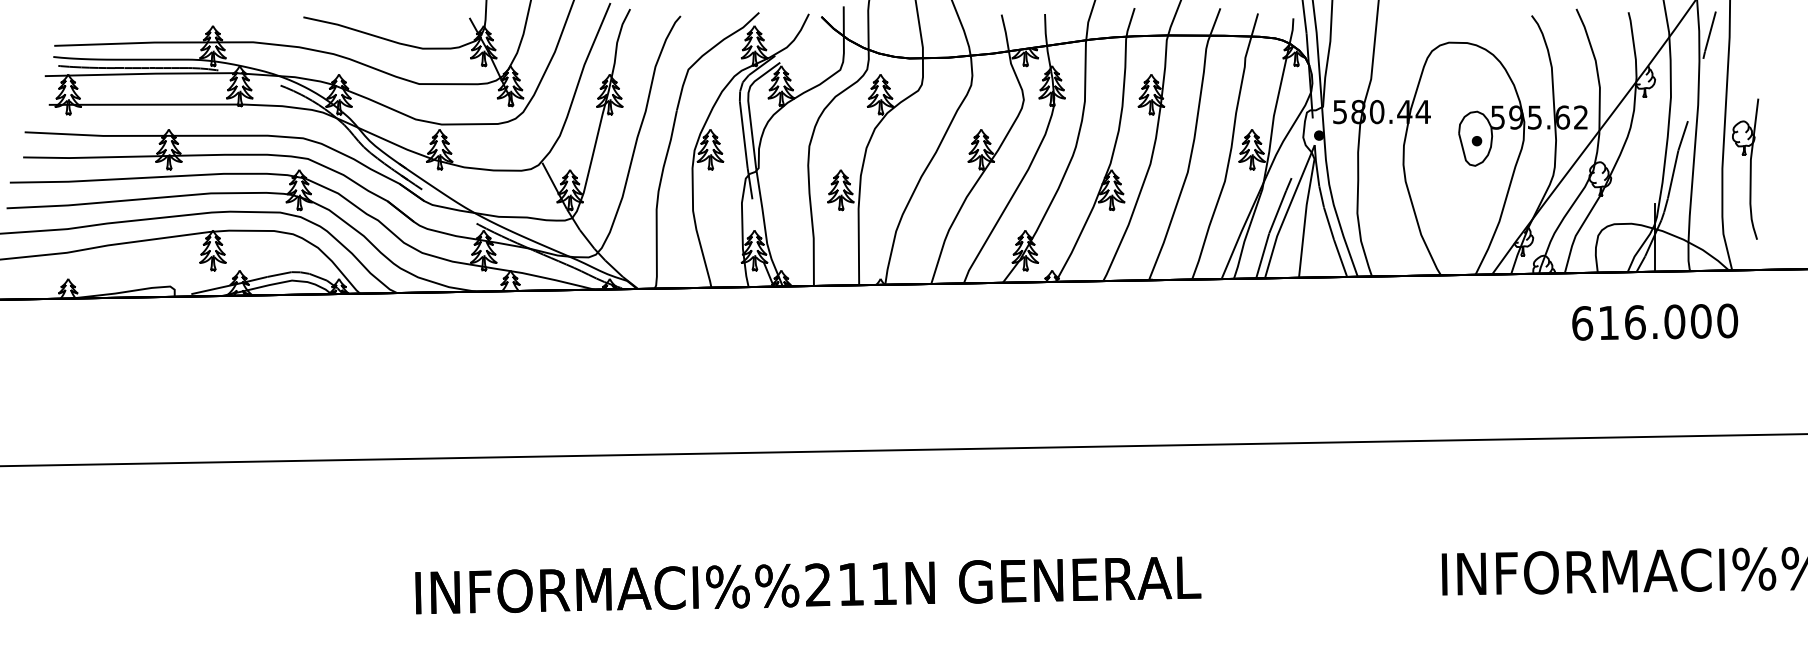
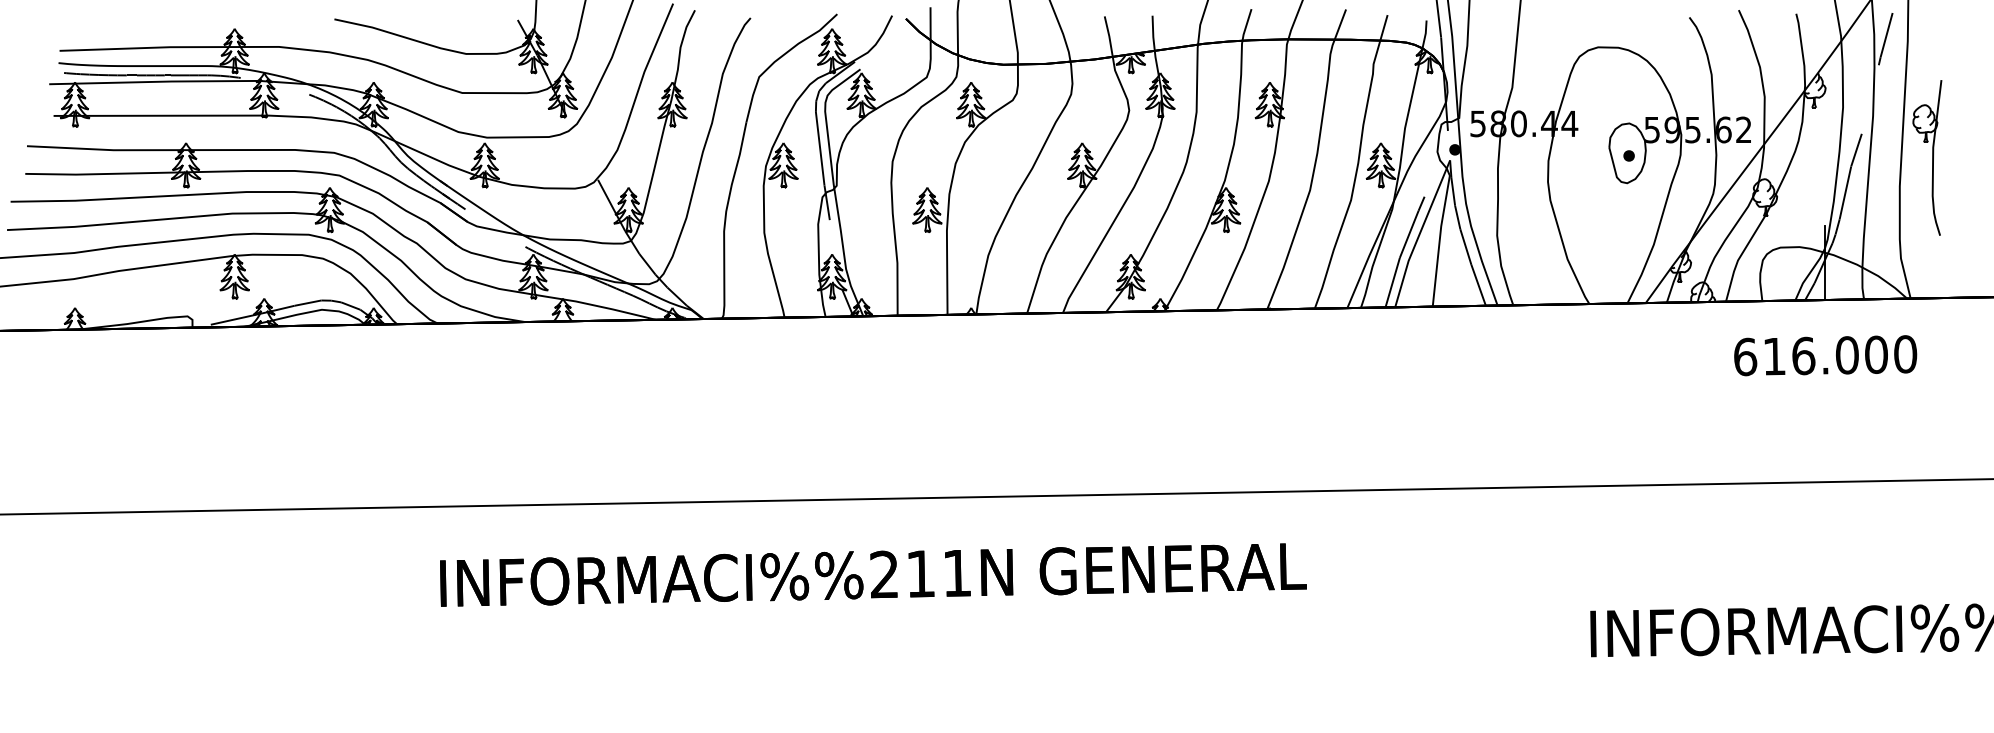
part: (1745, 168) -> (1927, 157), moved
text: (808, 584) -> (873, 574), moved

